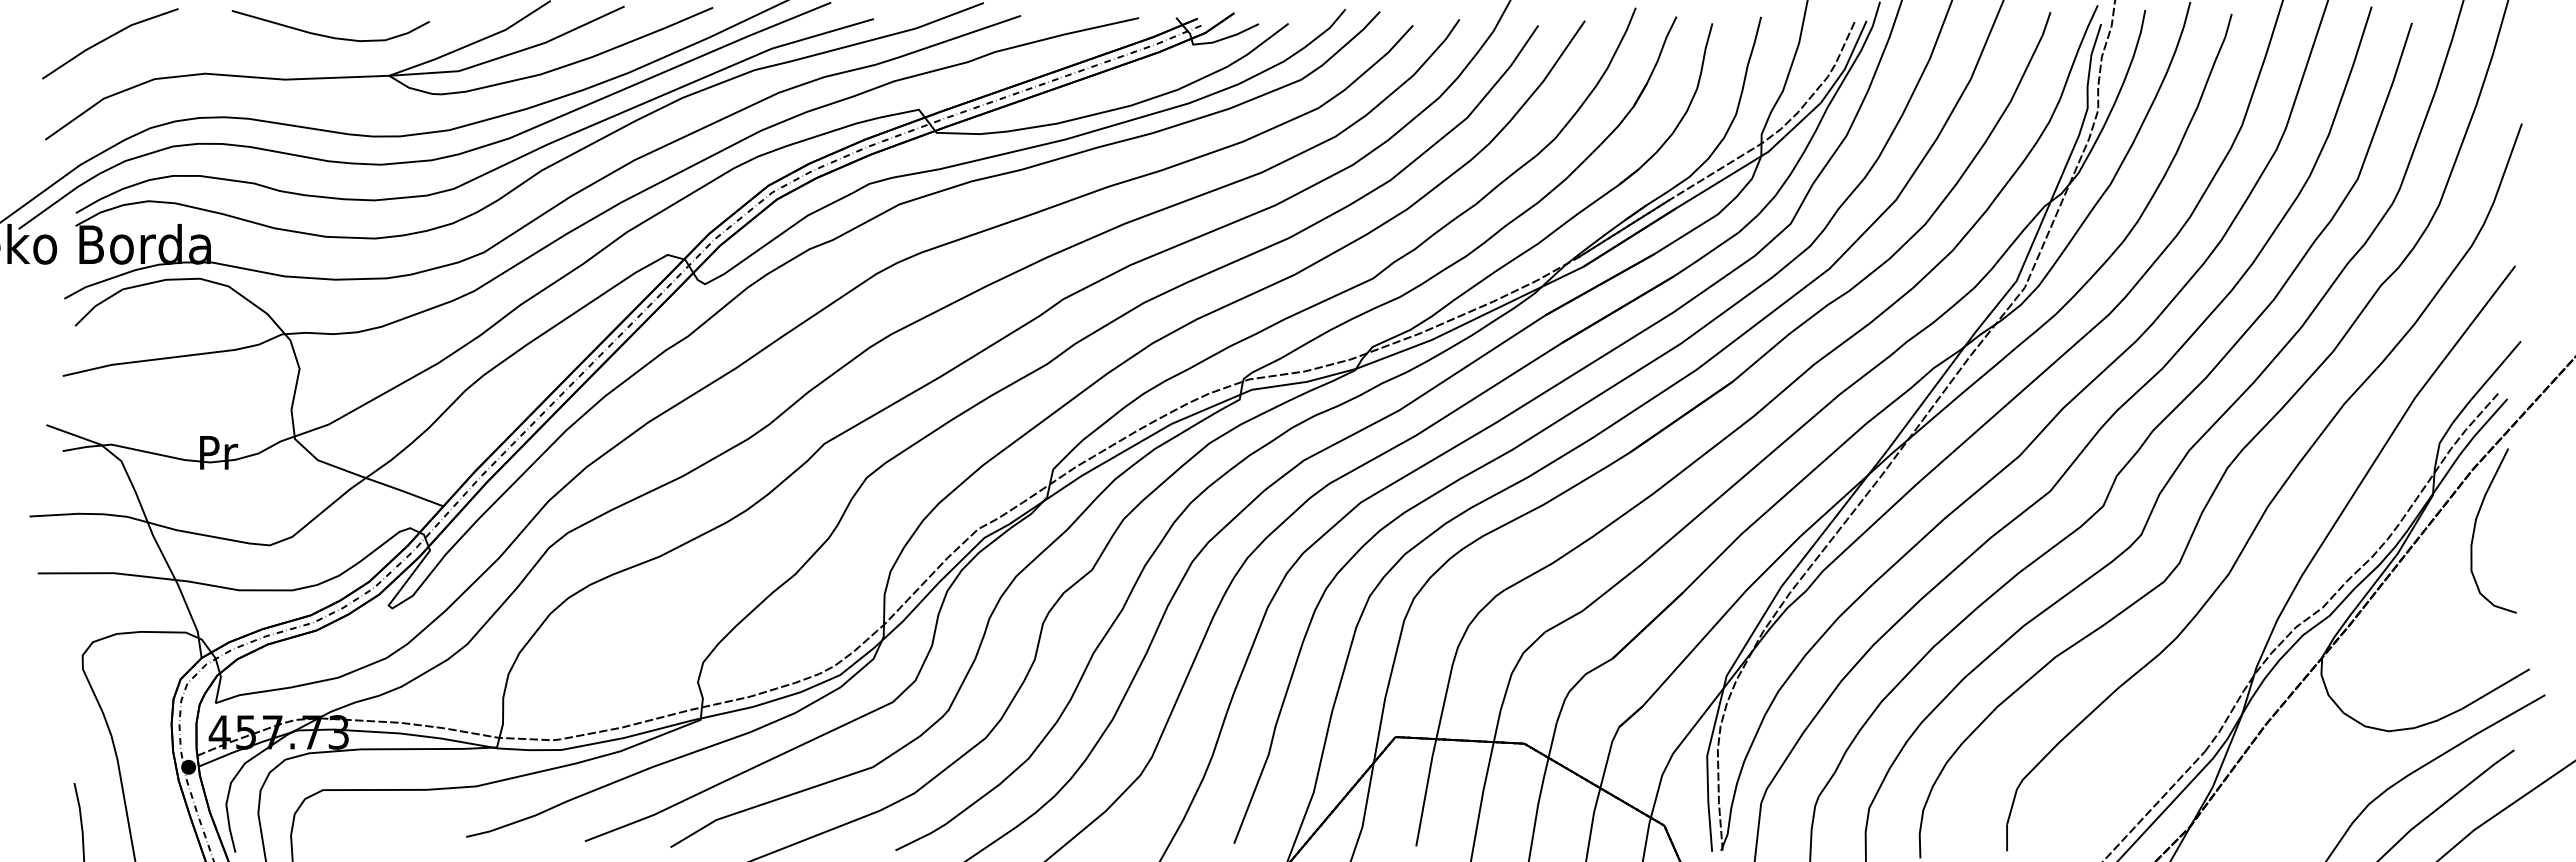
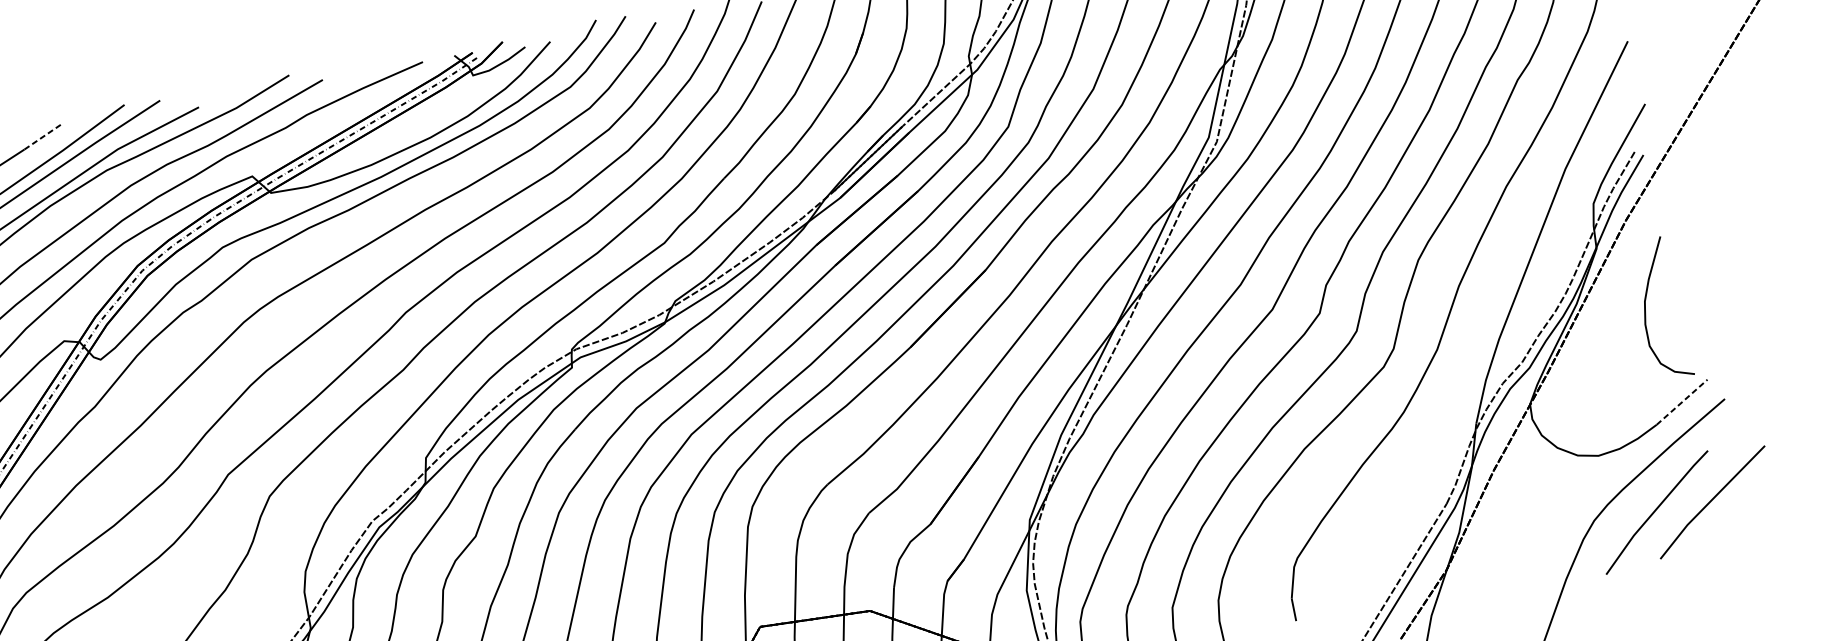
line: (689, 17) -> (42, 136), solid -> dashed
curve: (2475, 529) -> (1646, 310), moved
line: (2496, 688) -> (1682, 401), solid -> dashed

